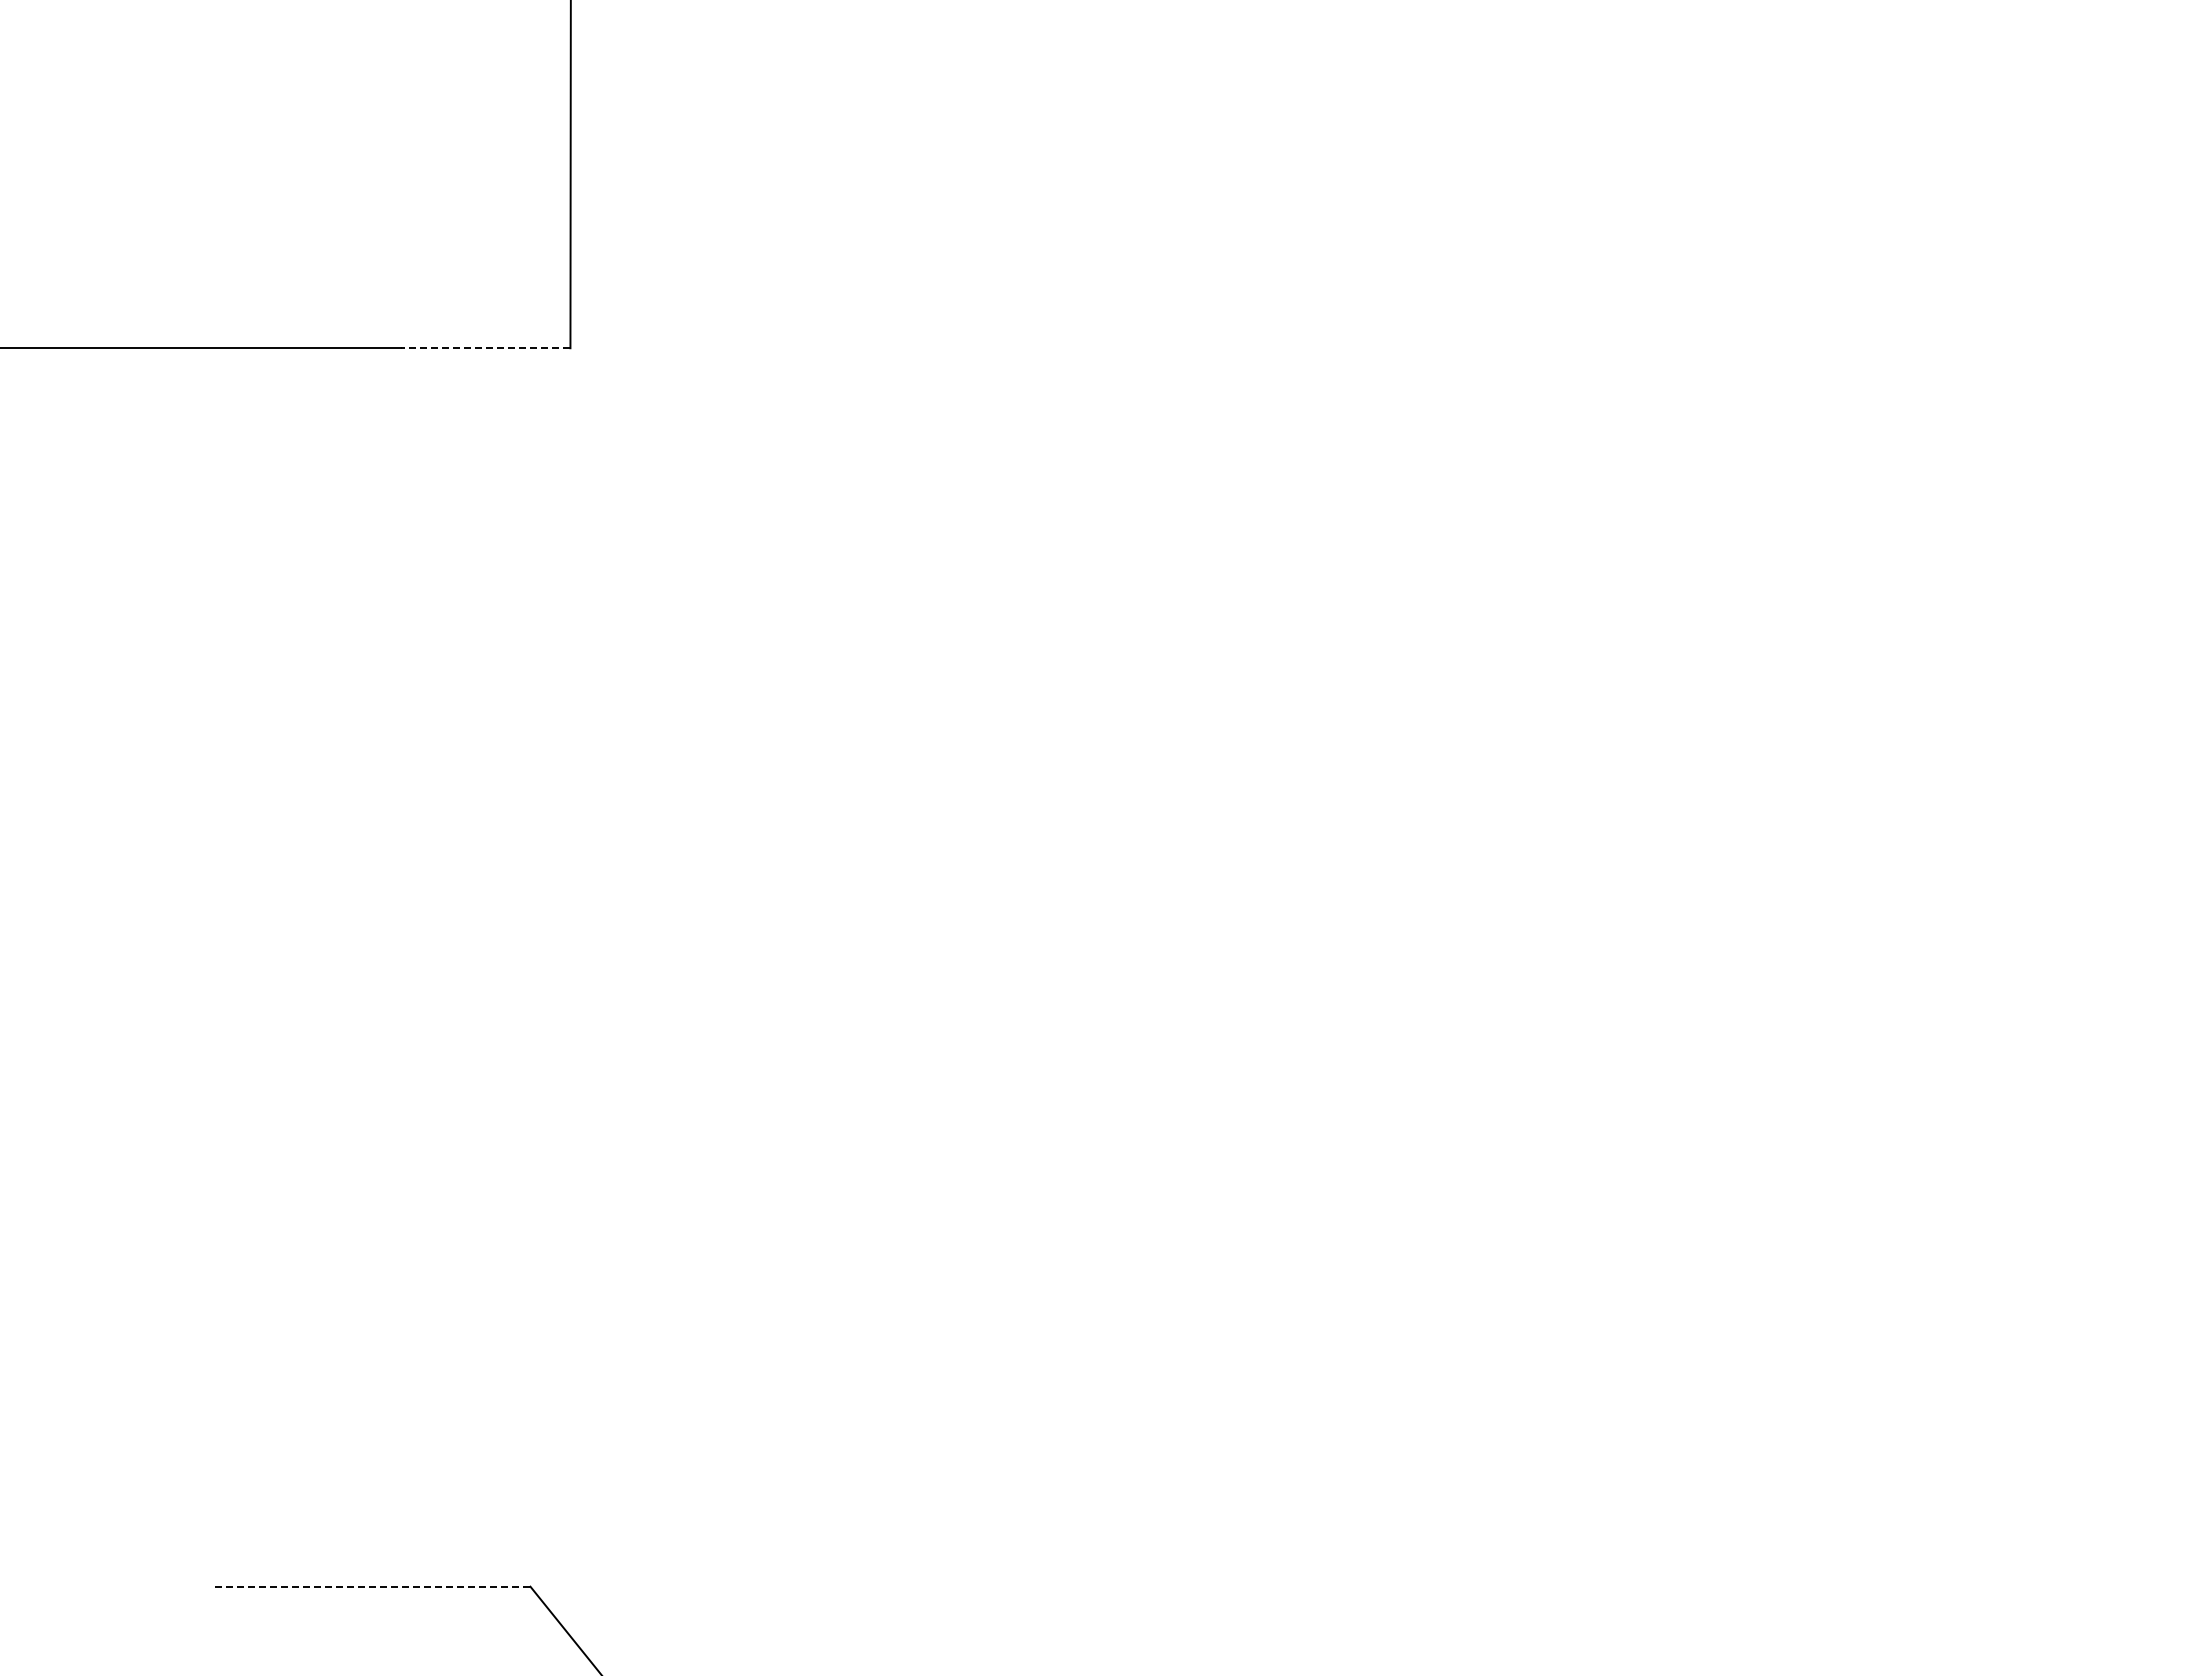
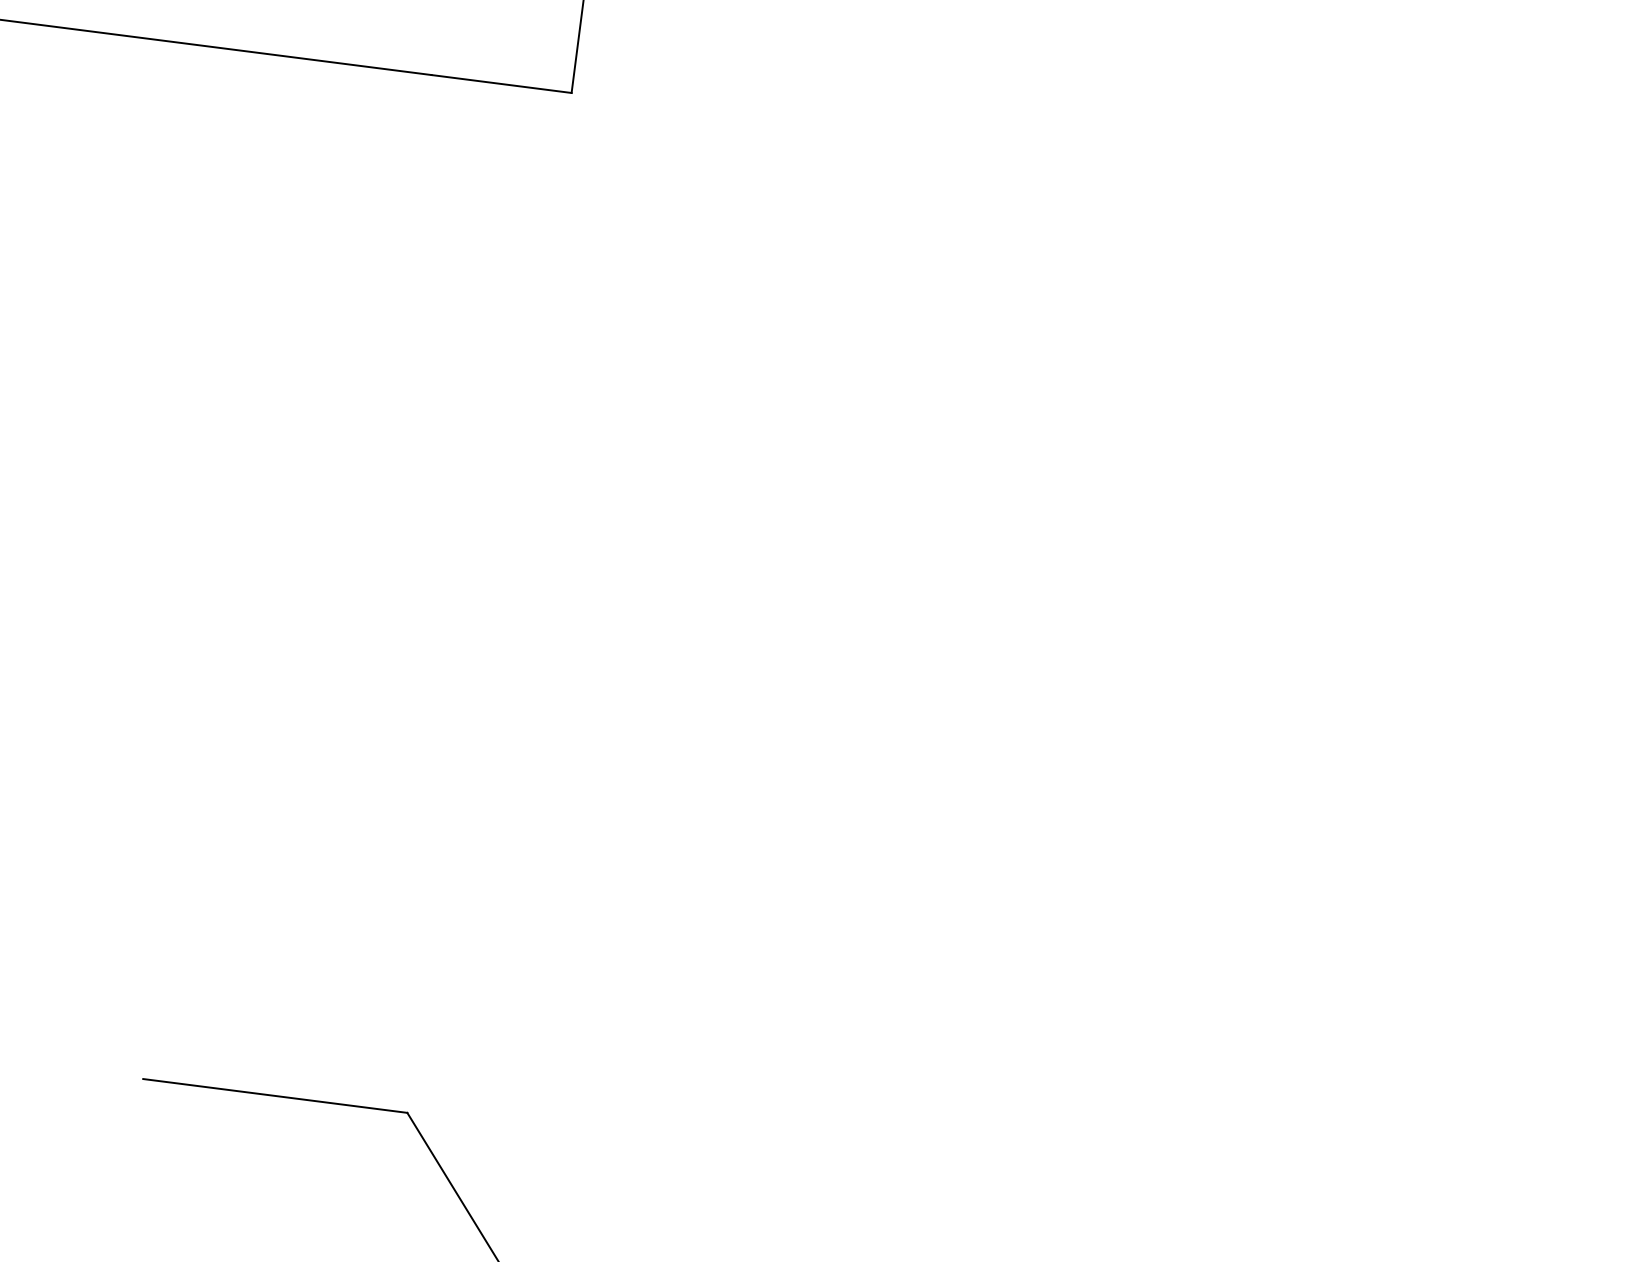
line: (485, 348) -> (501, 84), dashed -> solid
line: (370, 1586) -> (275, 1095), dashed -> solid

